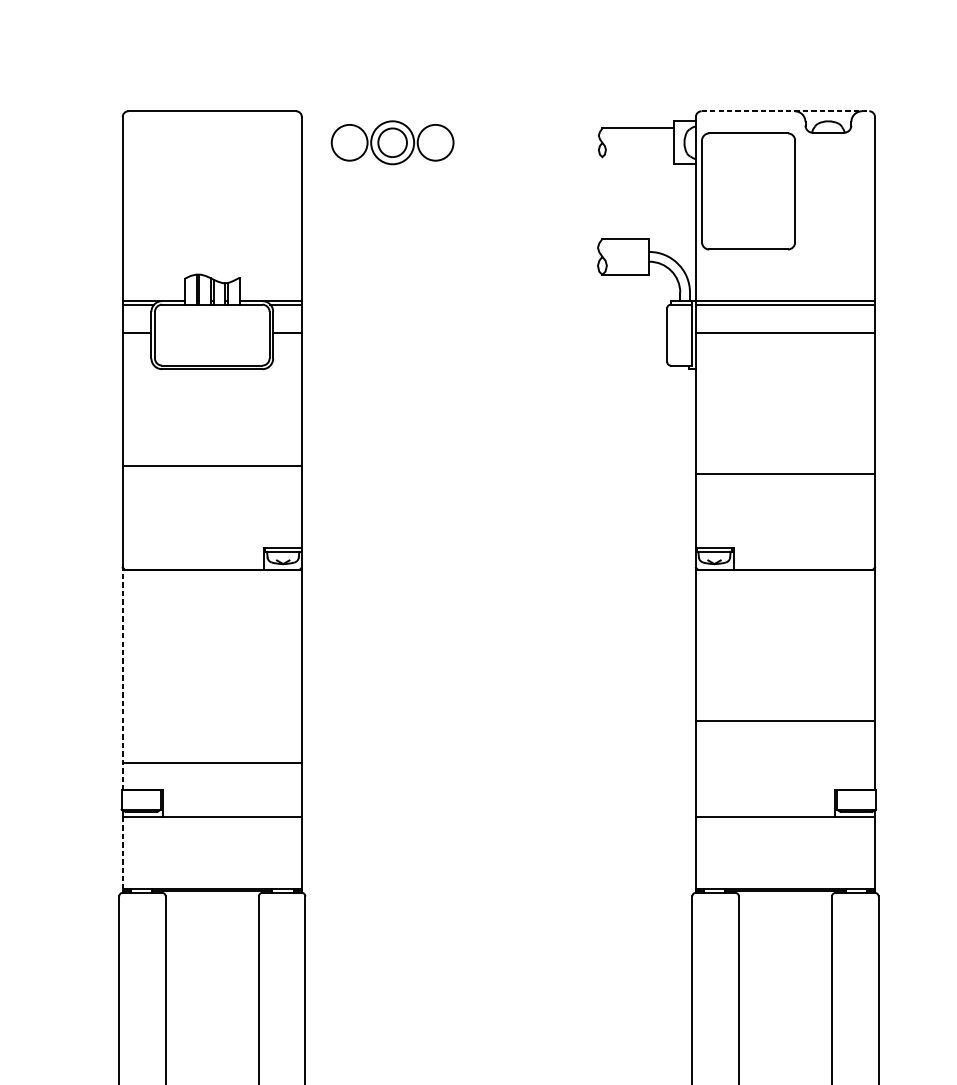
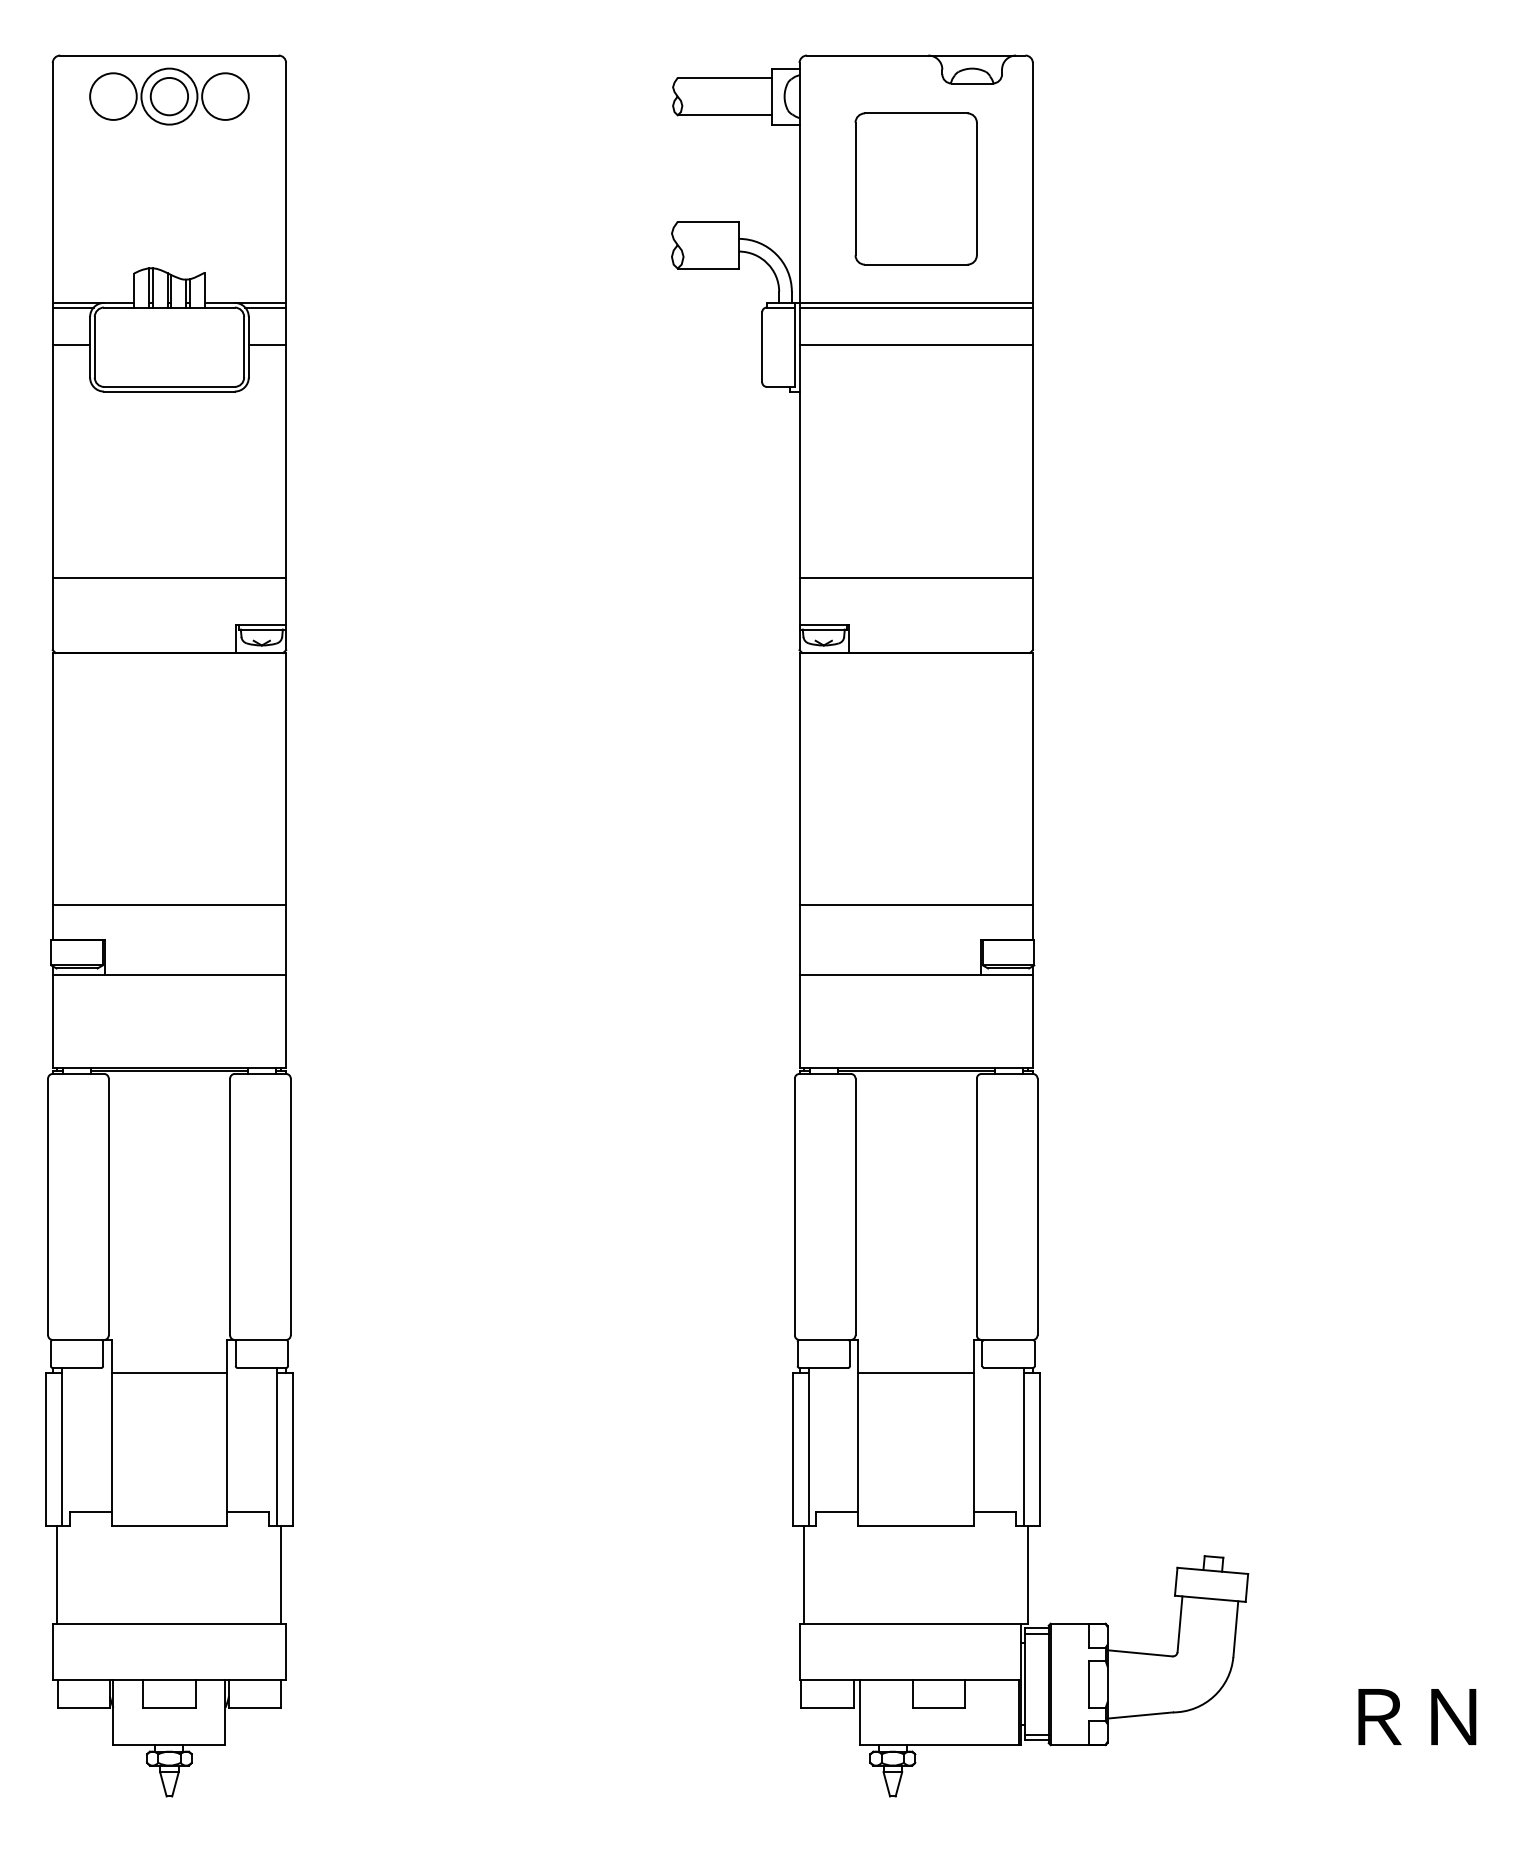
line: (785, 111) -> (916, 55), dashed -> solid
part: (392, 142) -> (169, 96), moved
line: (638, 157) -> (724, 115), added
part: (748, 191) -> (915, 188), moved
line: (212, 466) -> (169, 578), moved
line: (784, 474) -> (915, 578), moved
line: (122, 679) -> (52, 796), dashed -> solid
line: (784, 720) -> (915, 904), moved
line: (122, 852) -> (52, 1021), dashed -> solid

